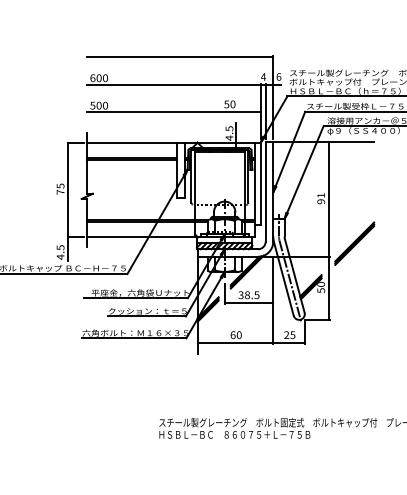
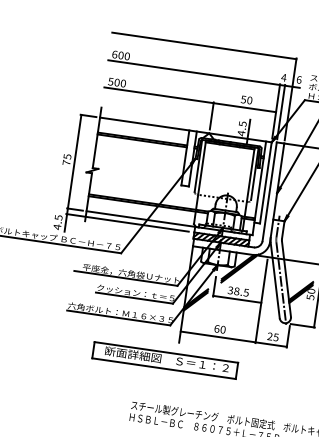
line: (197, 124) -> (211, 115), added
line: (129, 242) -> (127, 222), added
part: (186, 373) -> (165, 360), added

